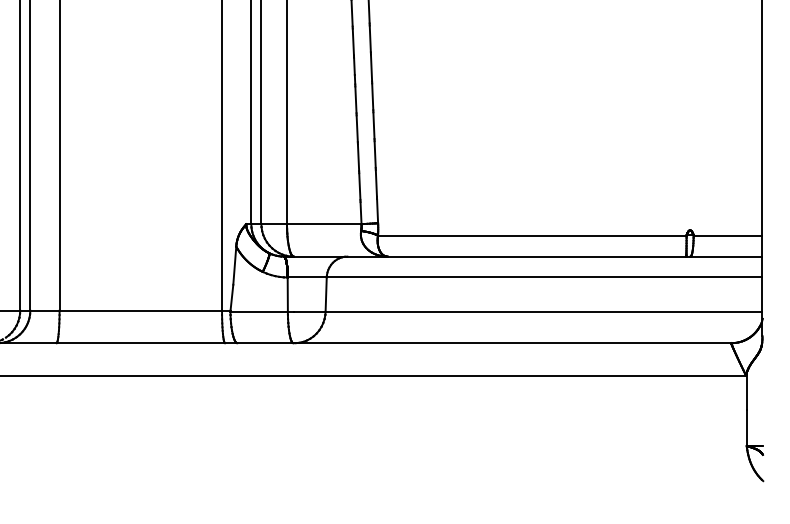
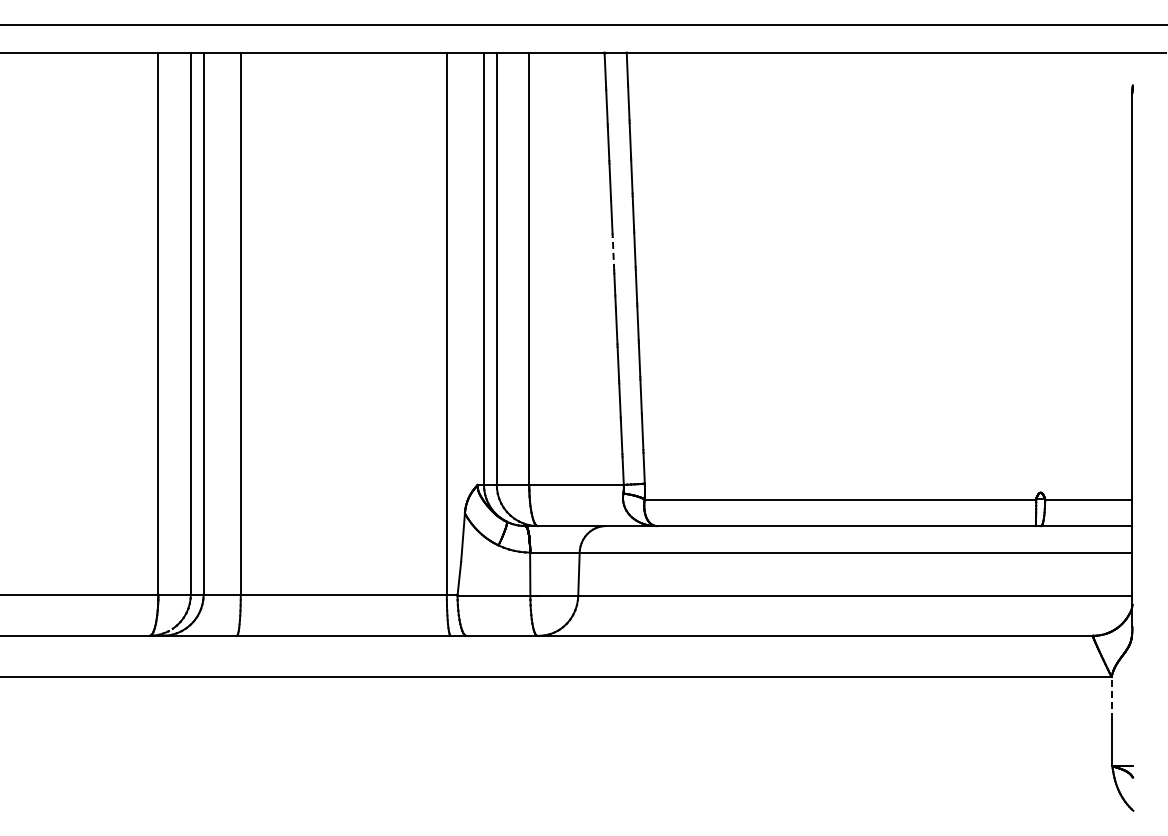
line: (353, 41) -> (613, 253), solid -> dashed
line: (746, 390) -> (1112, 696), solid -> dashed

